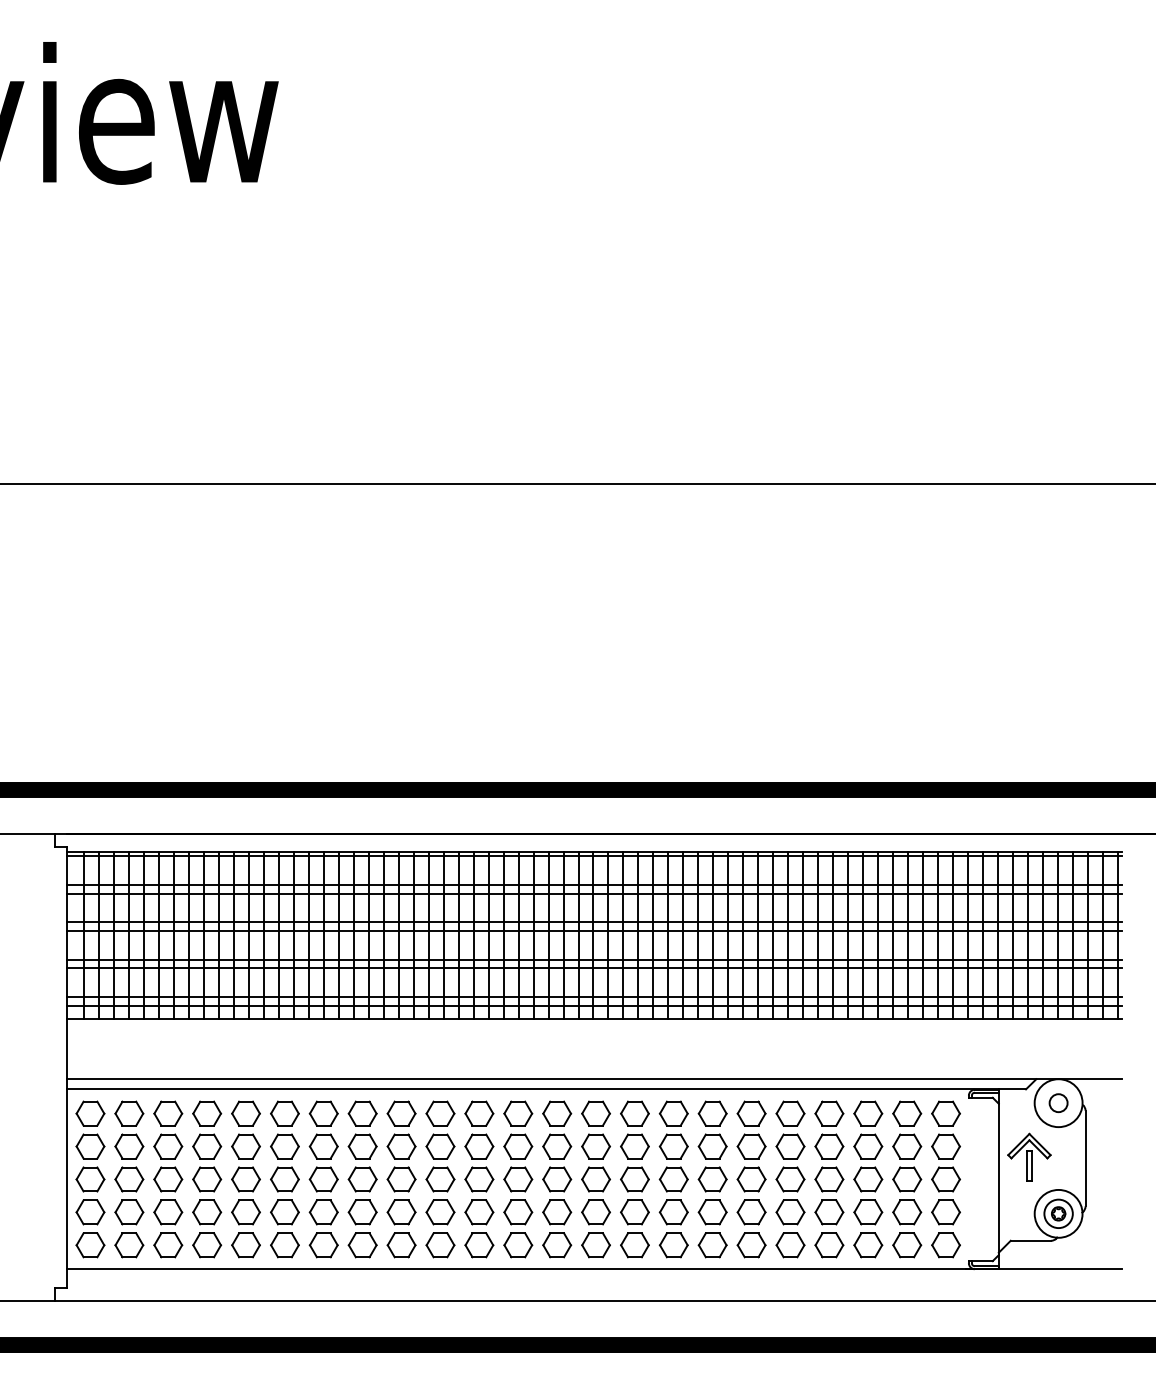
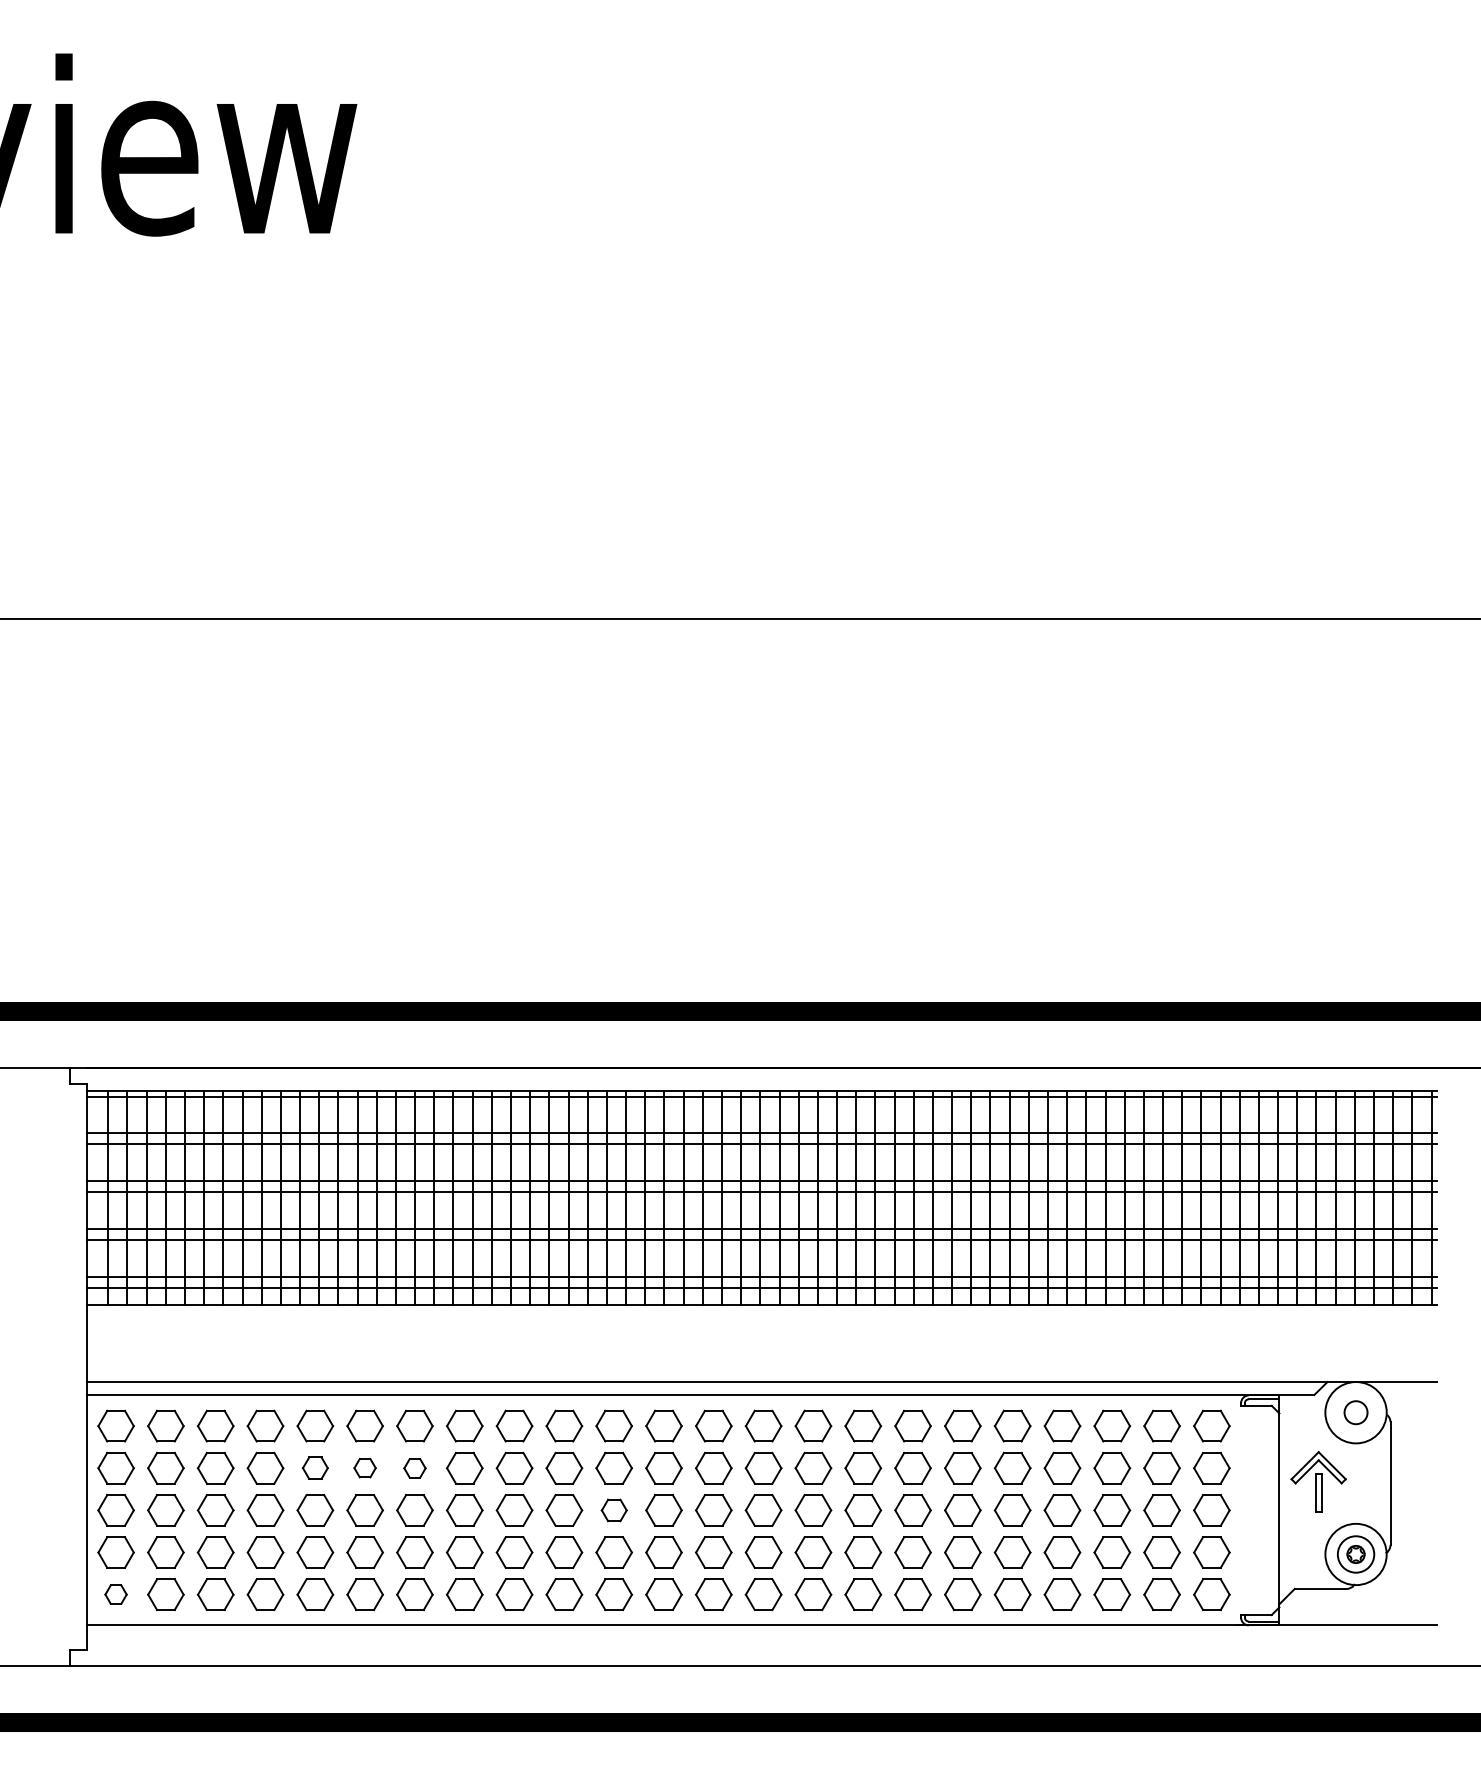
part: (246, 1145) -> (315, 1467), size x0.7
part: (284, 1145) -> (364, 1467), size x0.6
part: (323, 1146) -> (414, 1468), size x0.6
part: (479, 1179) -> (614, 1510), size x0.7
part: (89, 1245) -> (115, 1594), size x0.6

